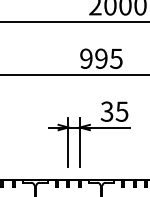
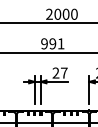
text: (115, 58) -> (60, 43), 995 -> 991
text: (113, 110) -> (59, 72), 35 -> 27

